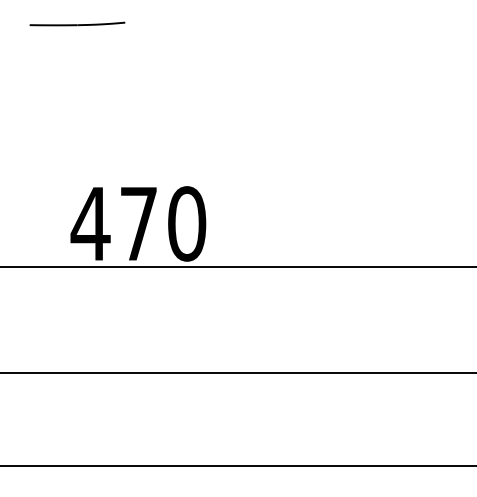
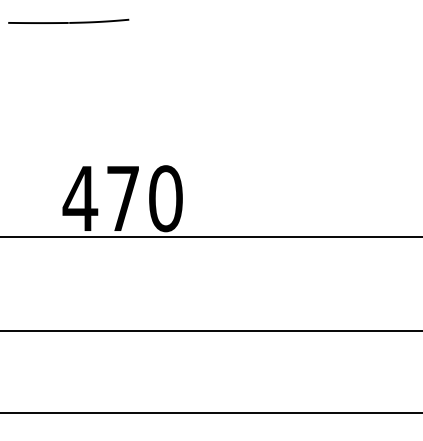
part: (77, 23) -> (68, 20), size x1.43

